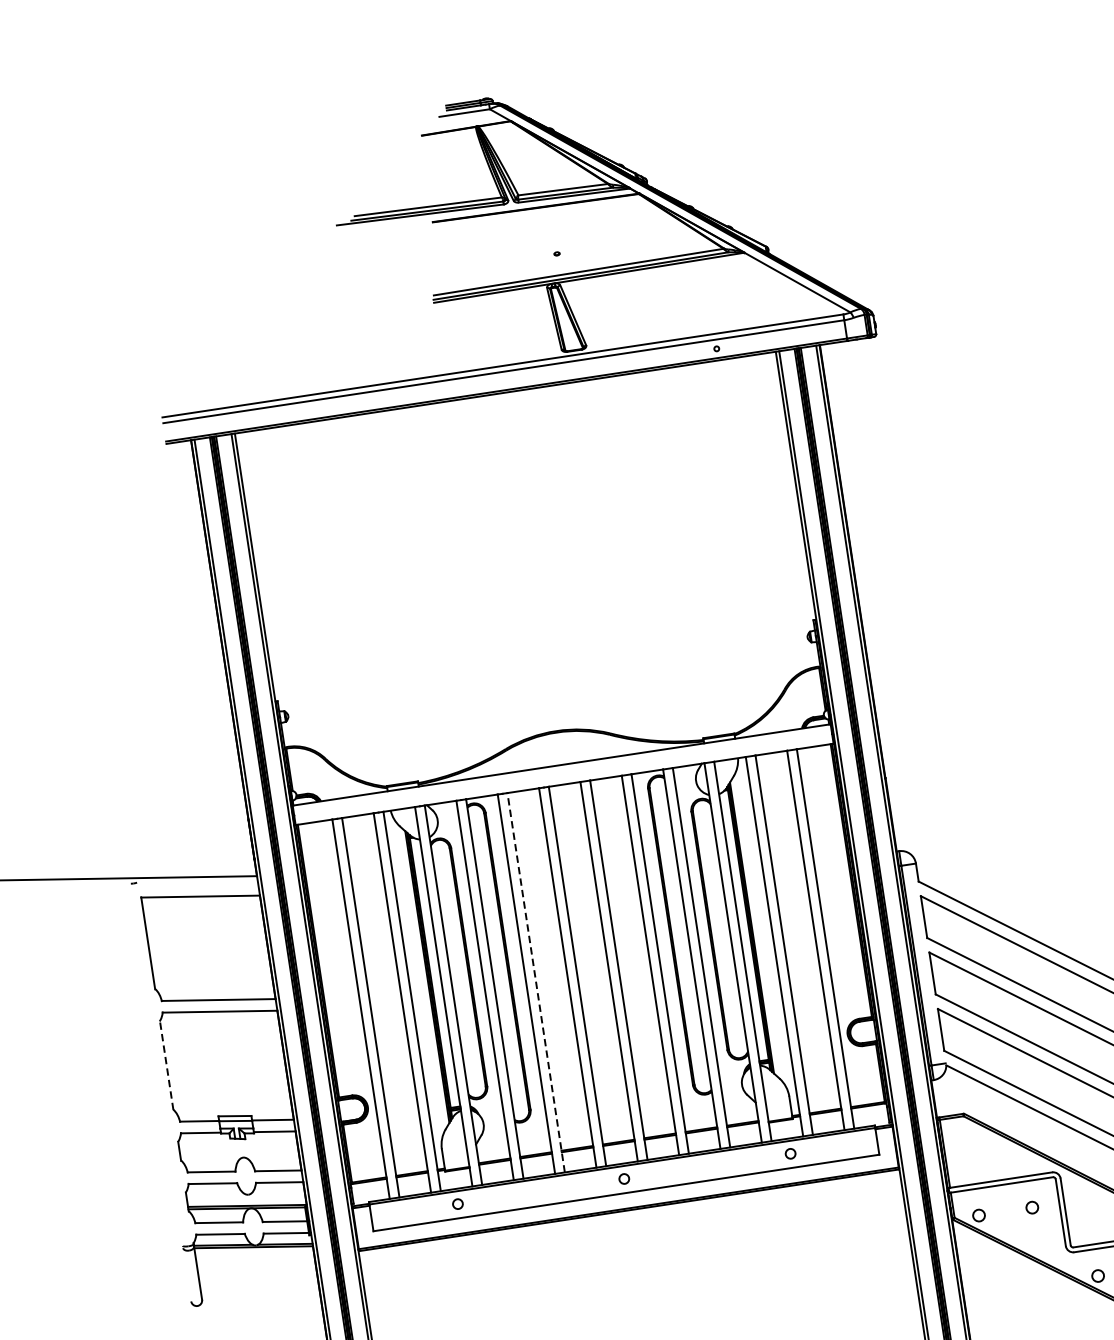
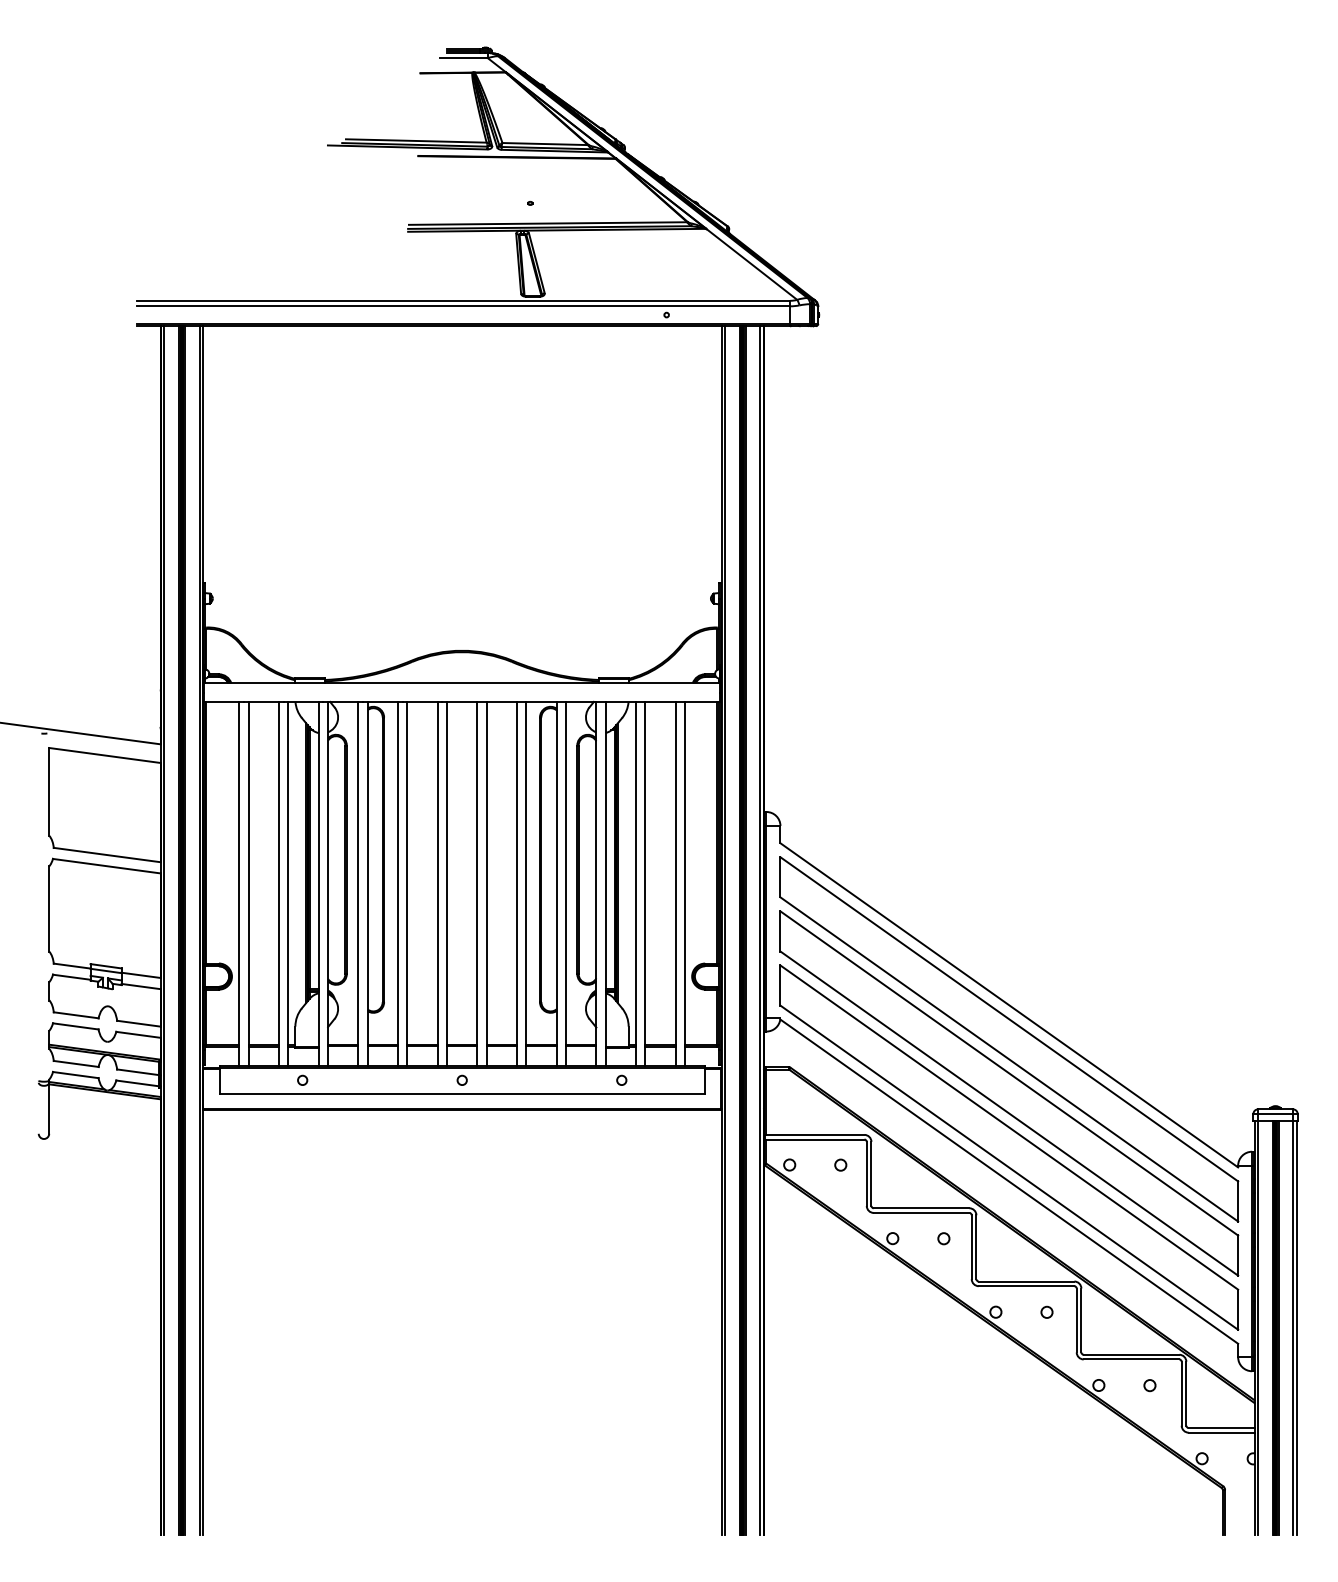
line: (536, 982) -> (407, 883), dashed -> solid
line: (167, 1065) -> (49, 909), dashed -> solid

